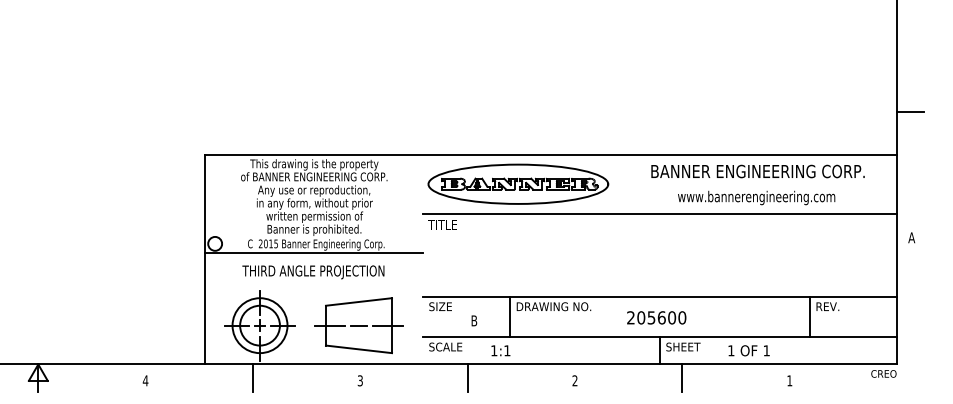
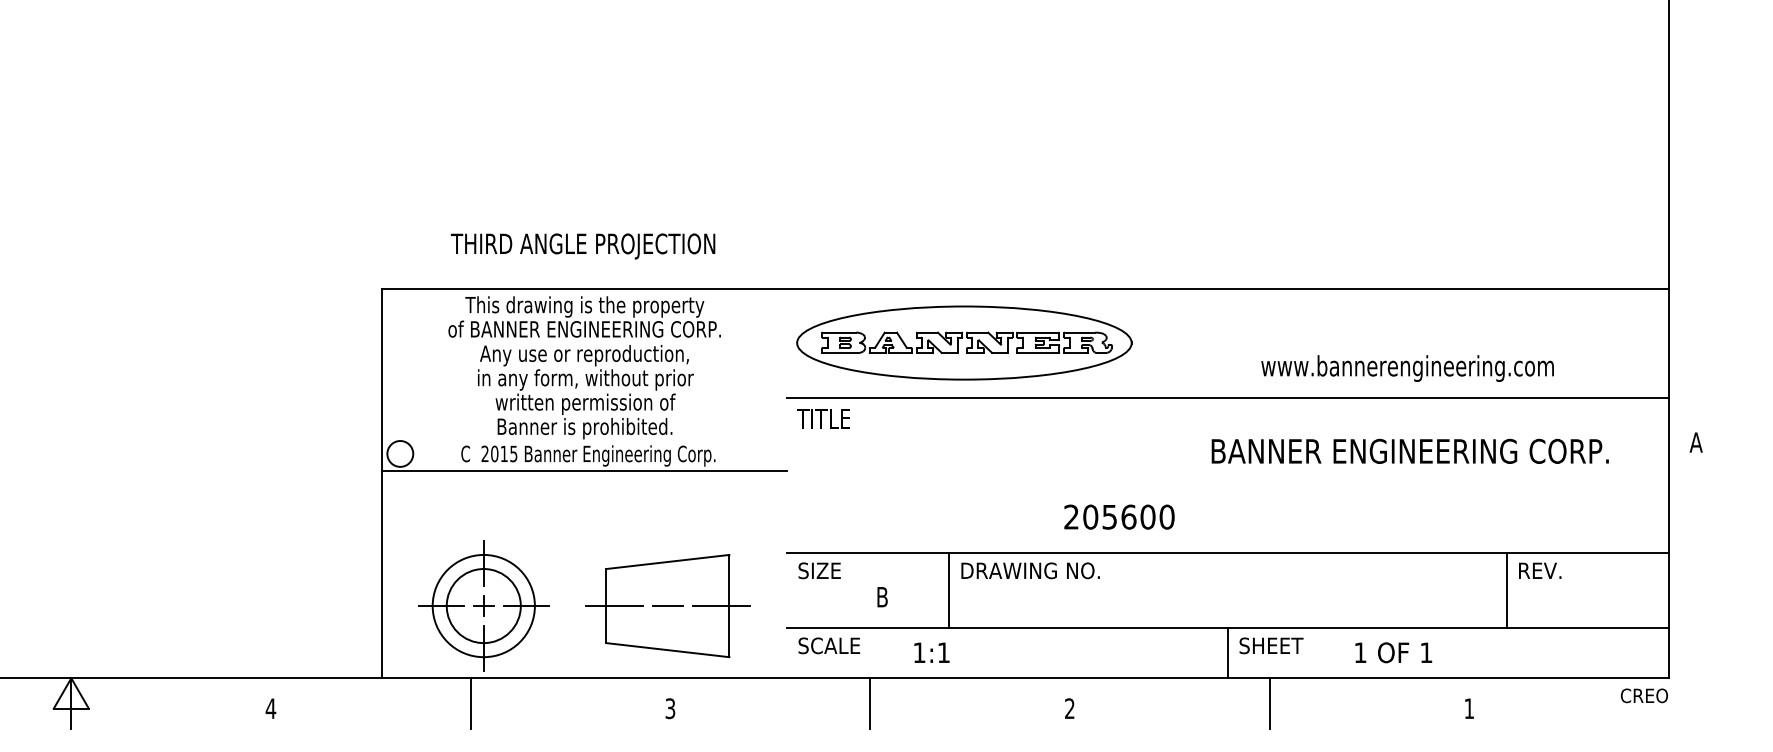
line: (910, 112) -> (1693, 209), removed
text: (757, 171) -> (1409, 451), moved
text: (313, 272) -> (583, 246), moved
text: (656, 317) -> (1119, 516), moved

